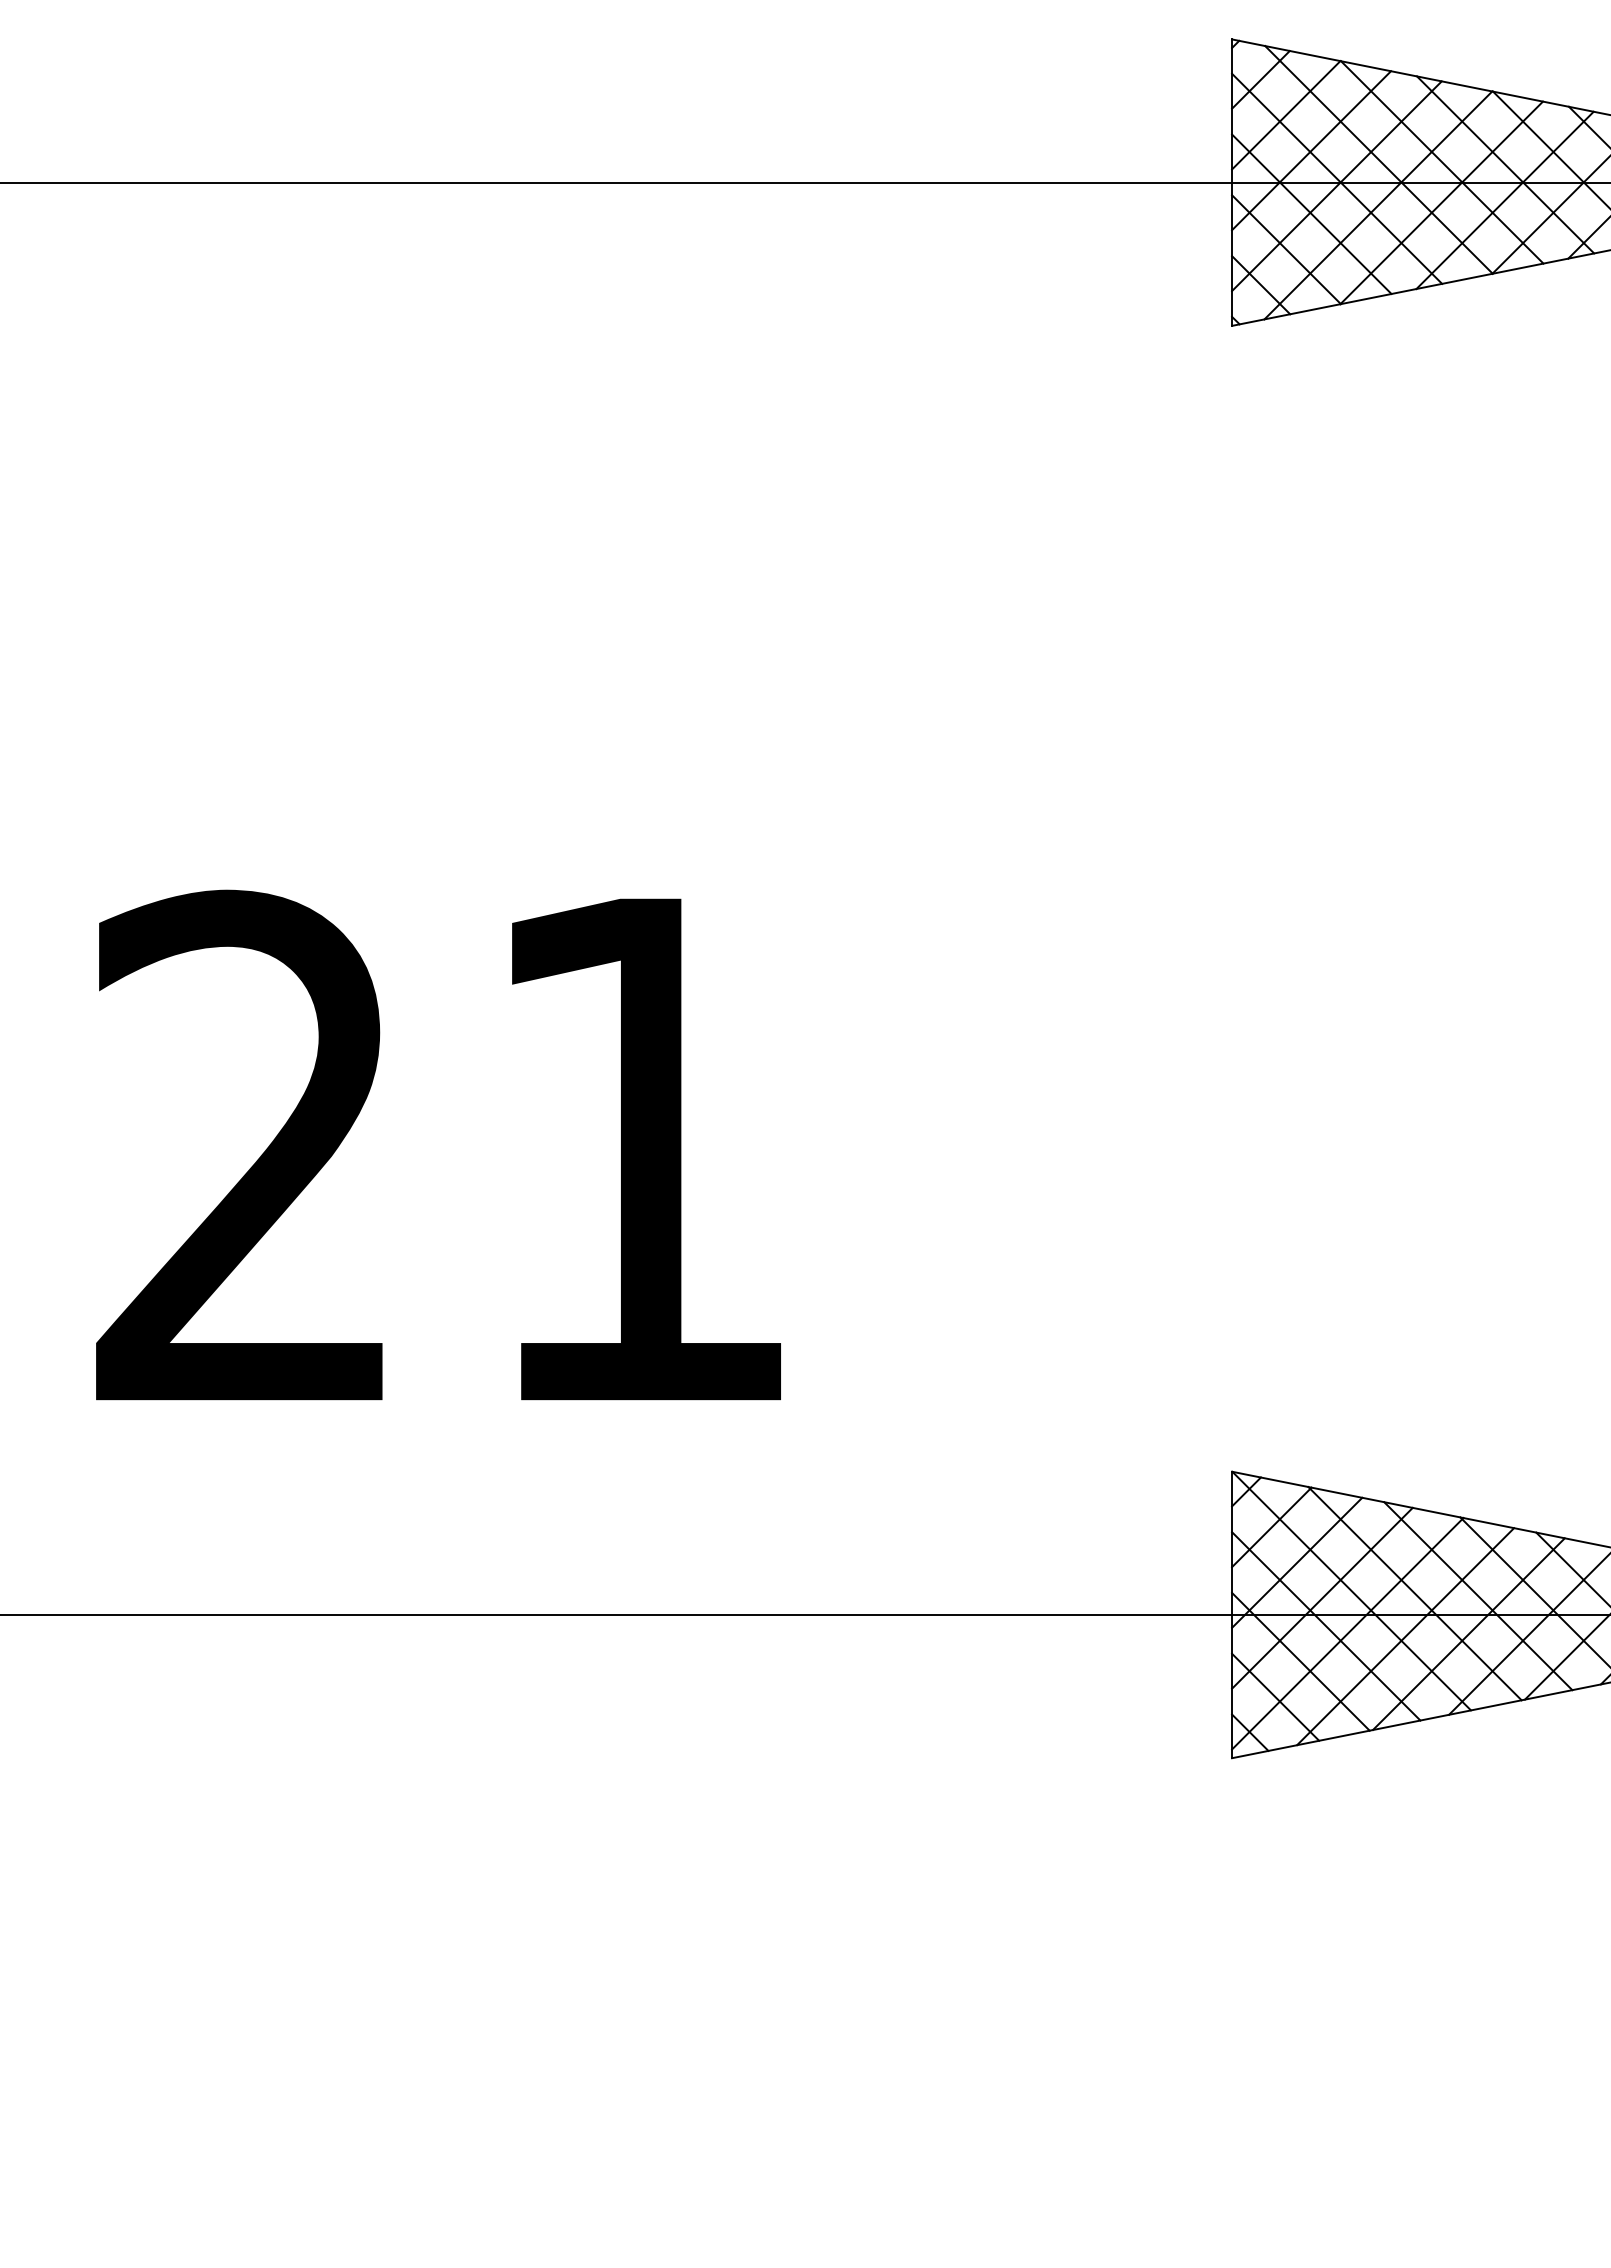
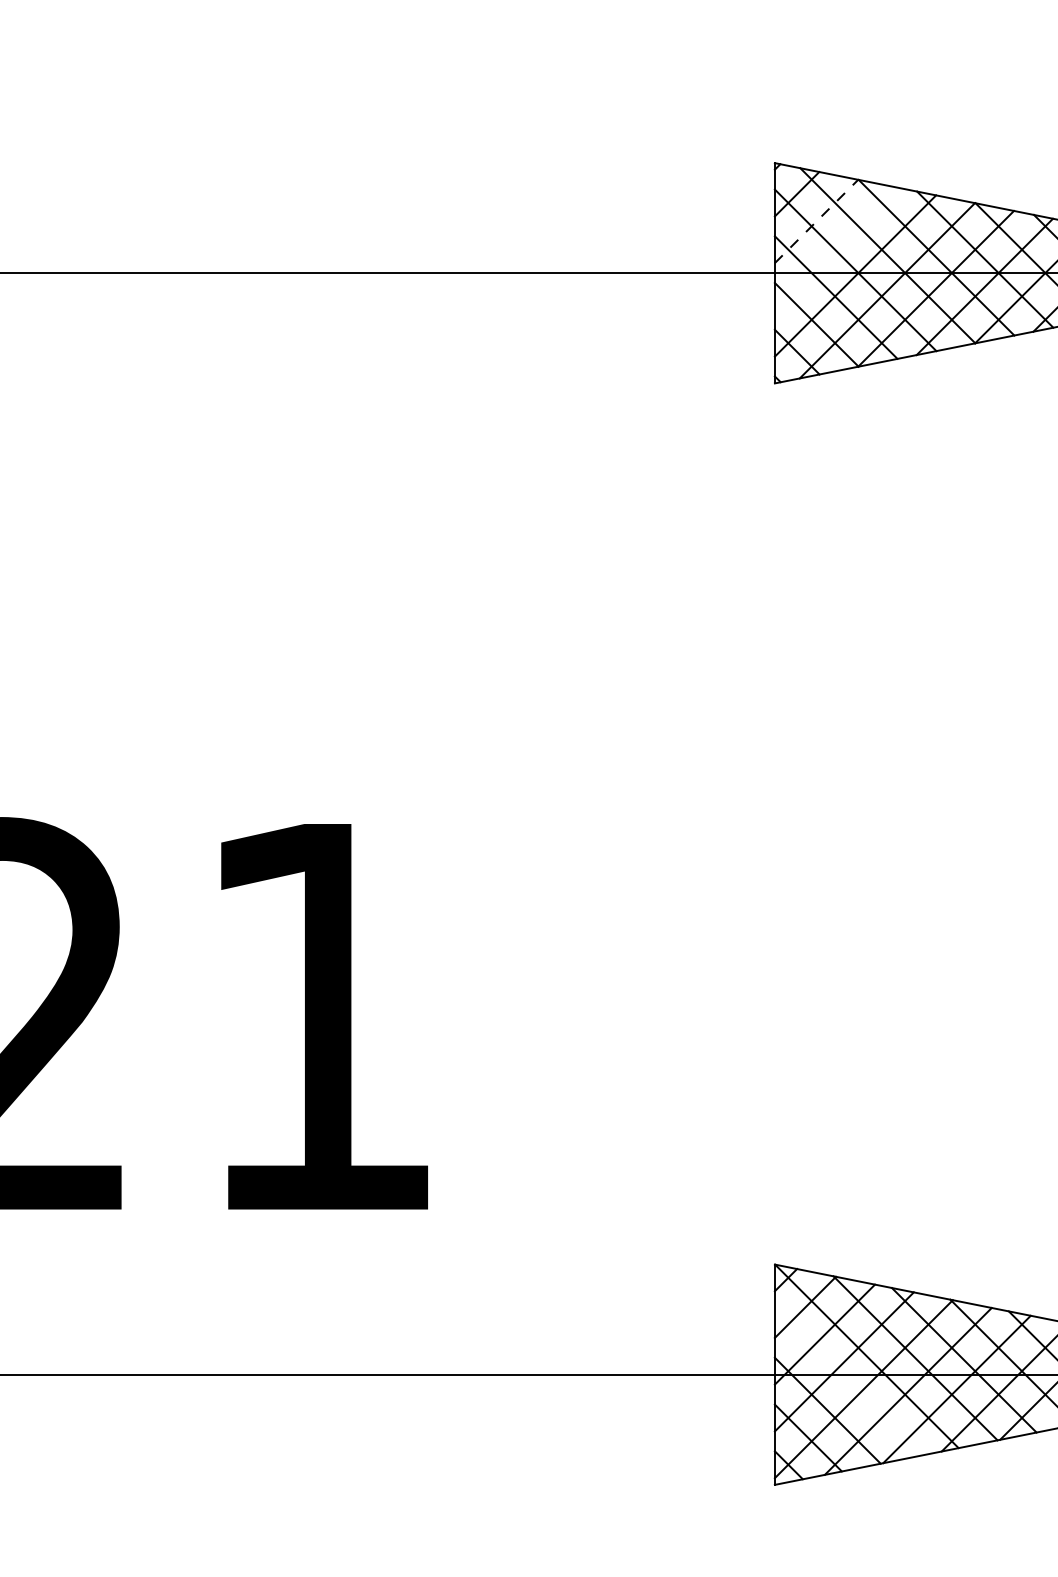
line: (1286, 115) -> (816, 221), solid -> dashed
line: (1311, 150) -> (835, 248), removed
line: (1326, 1626) -> (847, 1383), removed

